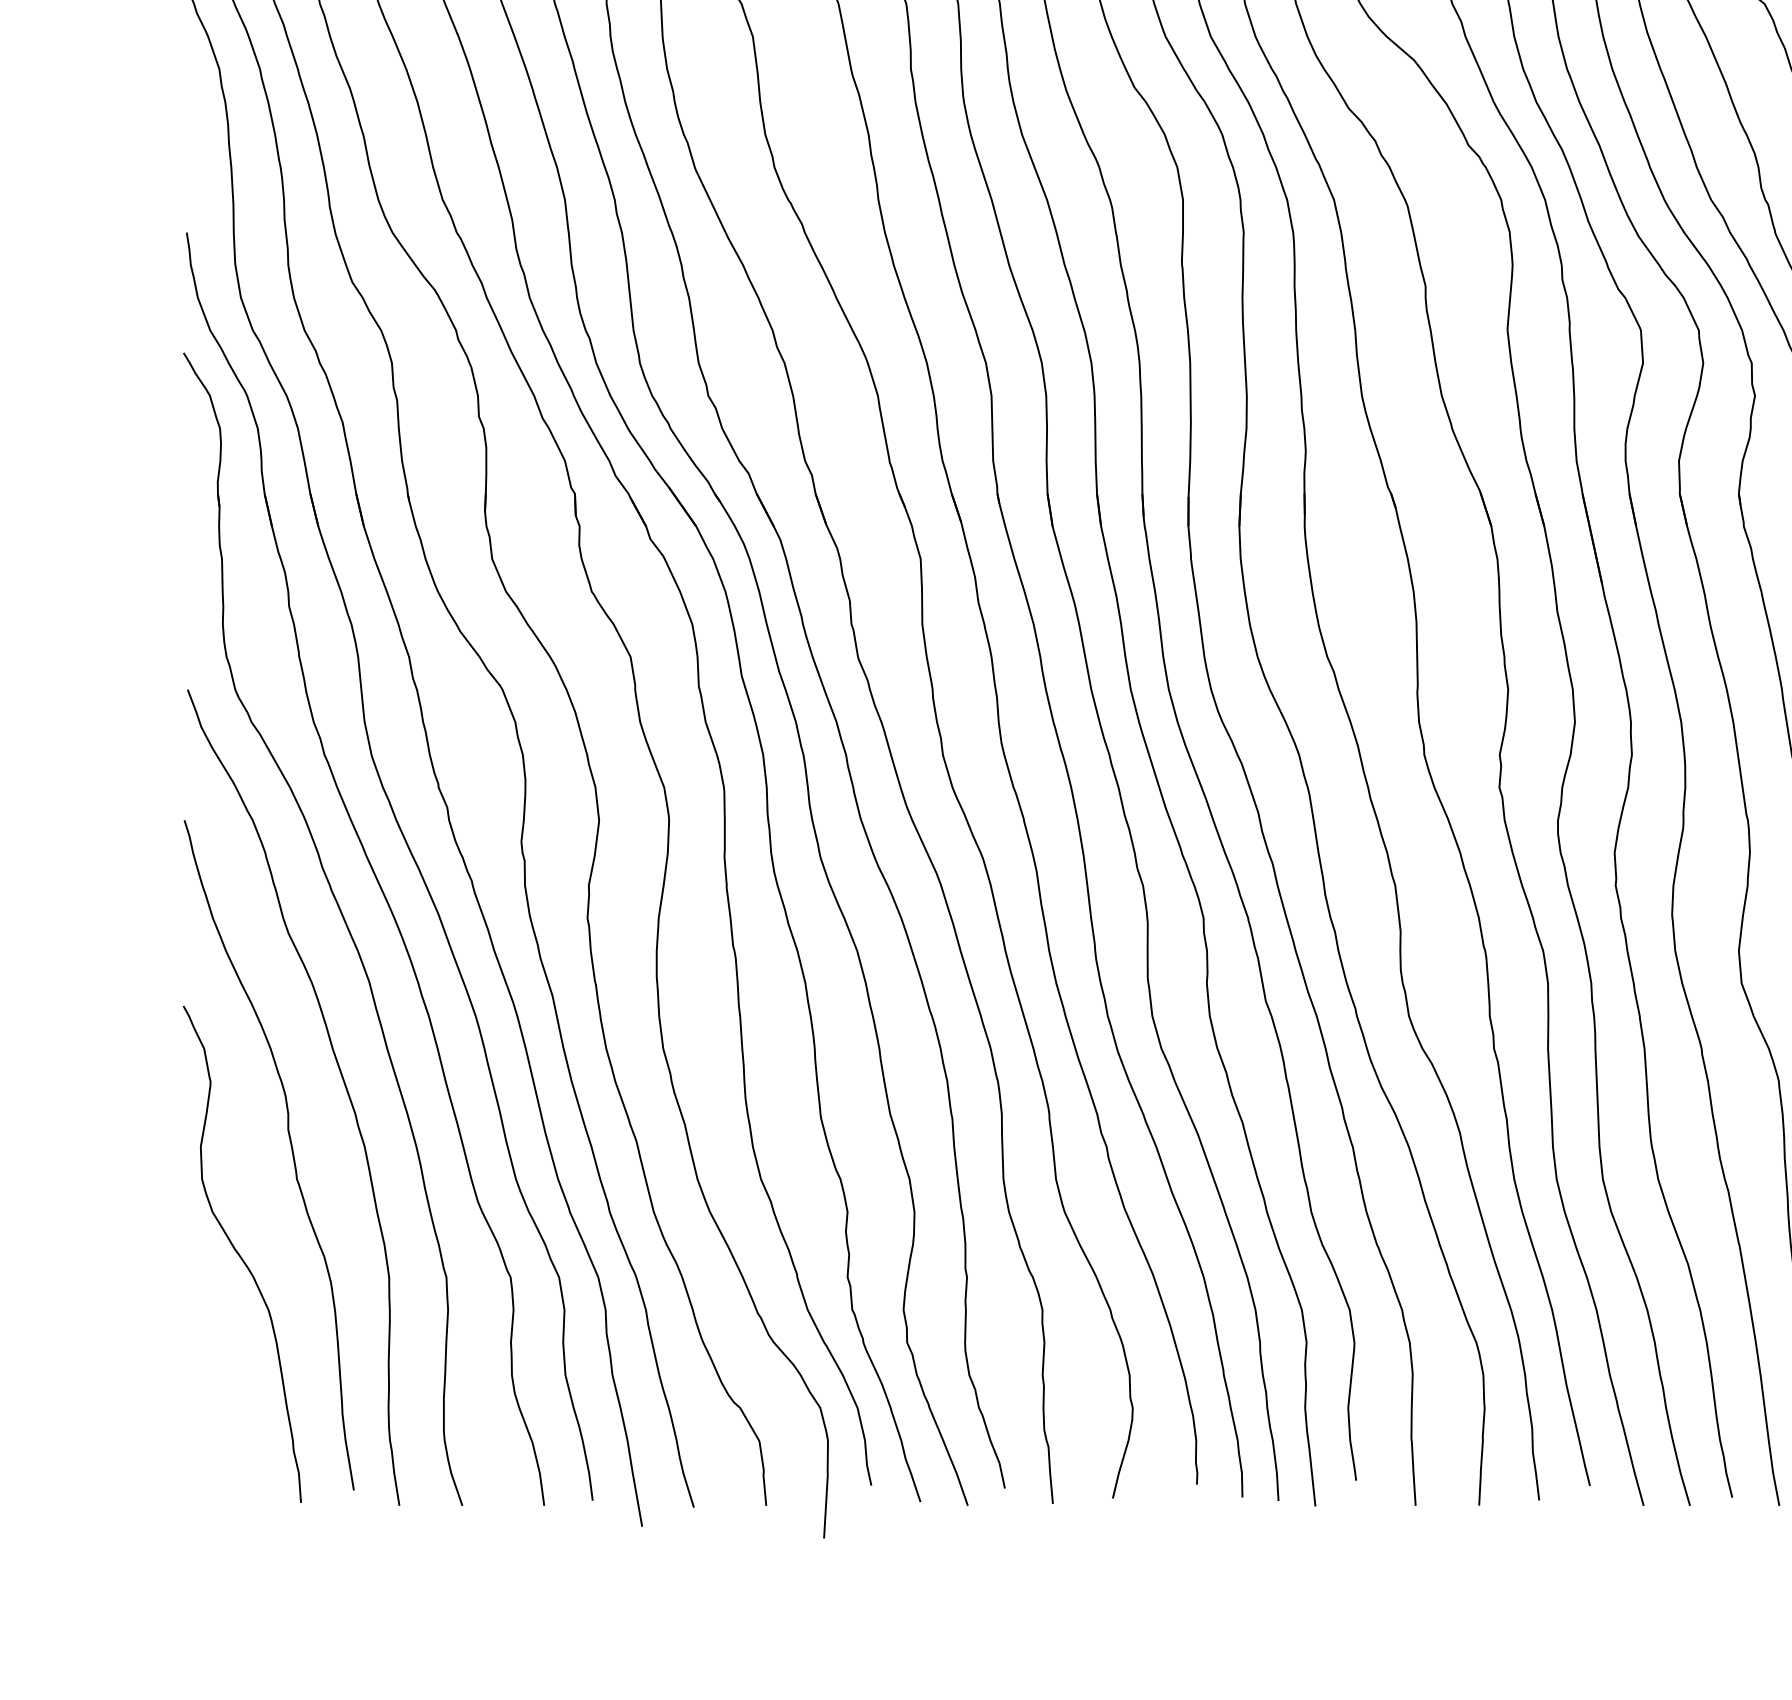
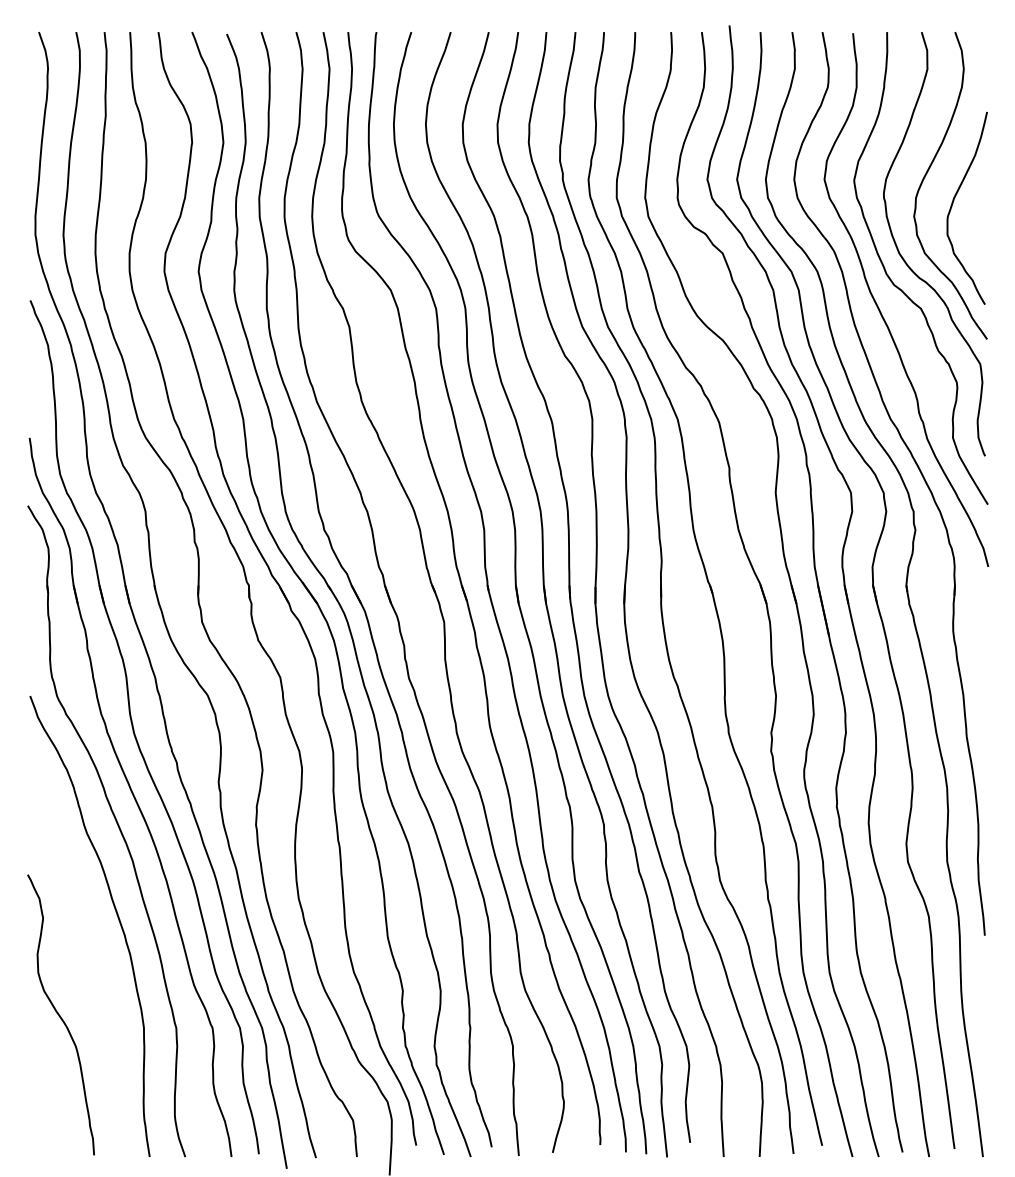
curve: (290, 1154) -> (88, 958), removed

